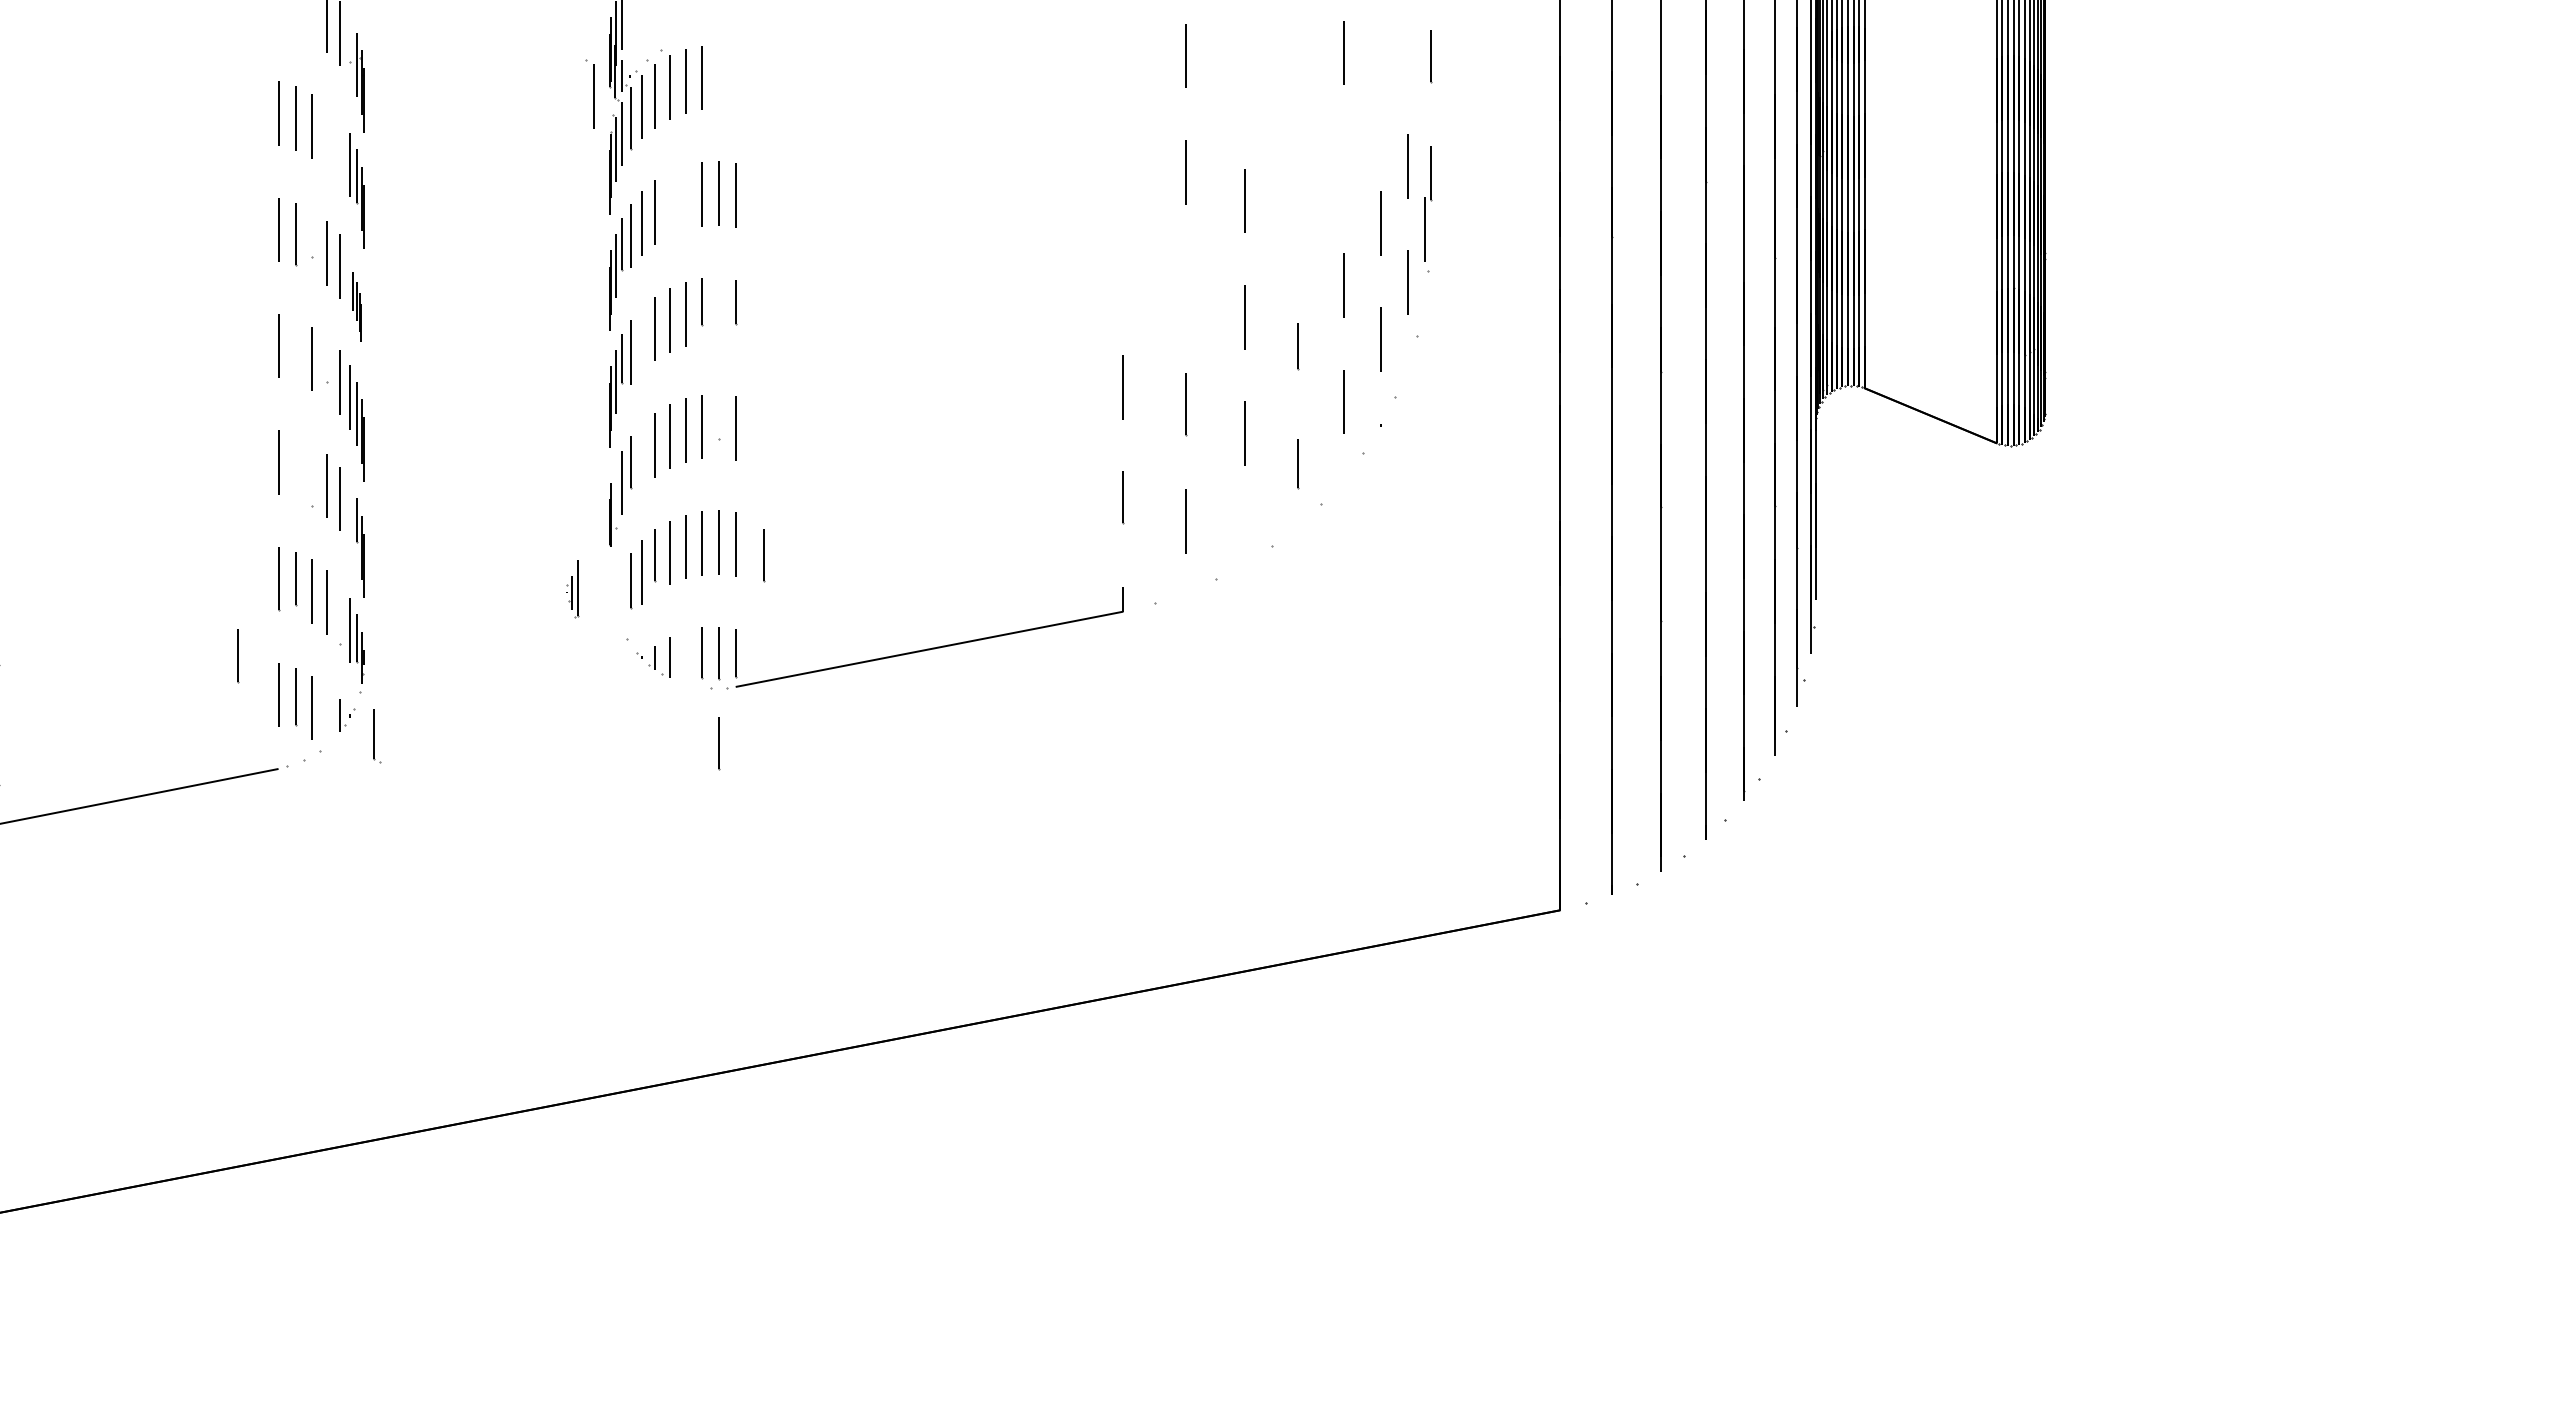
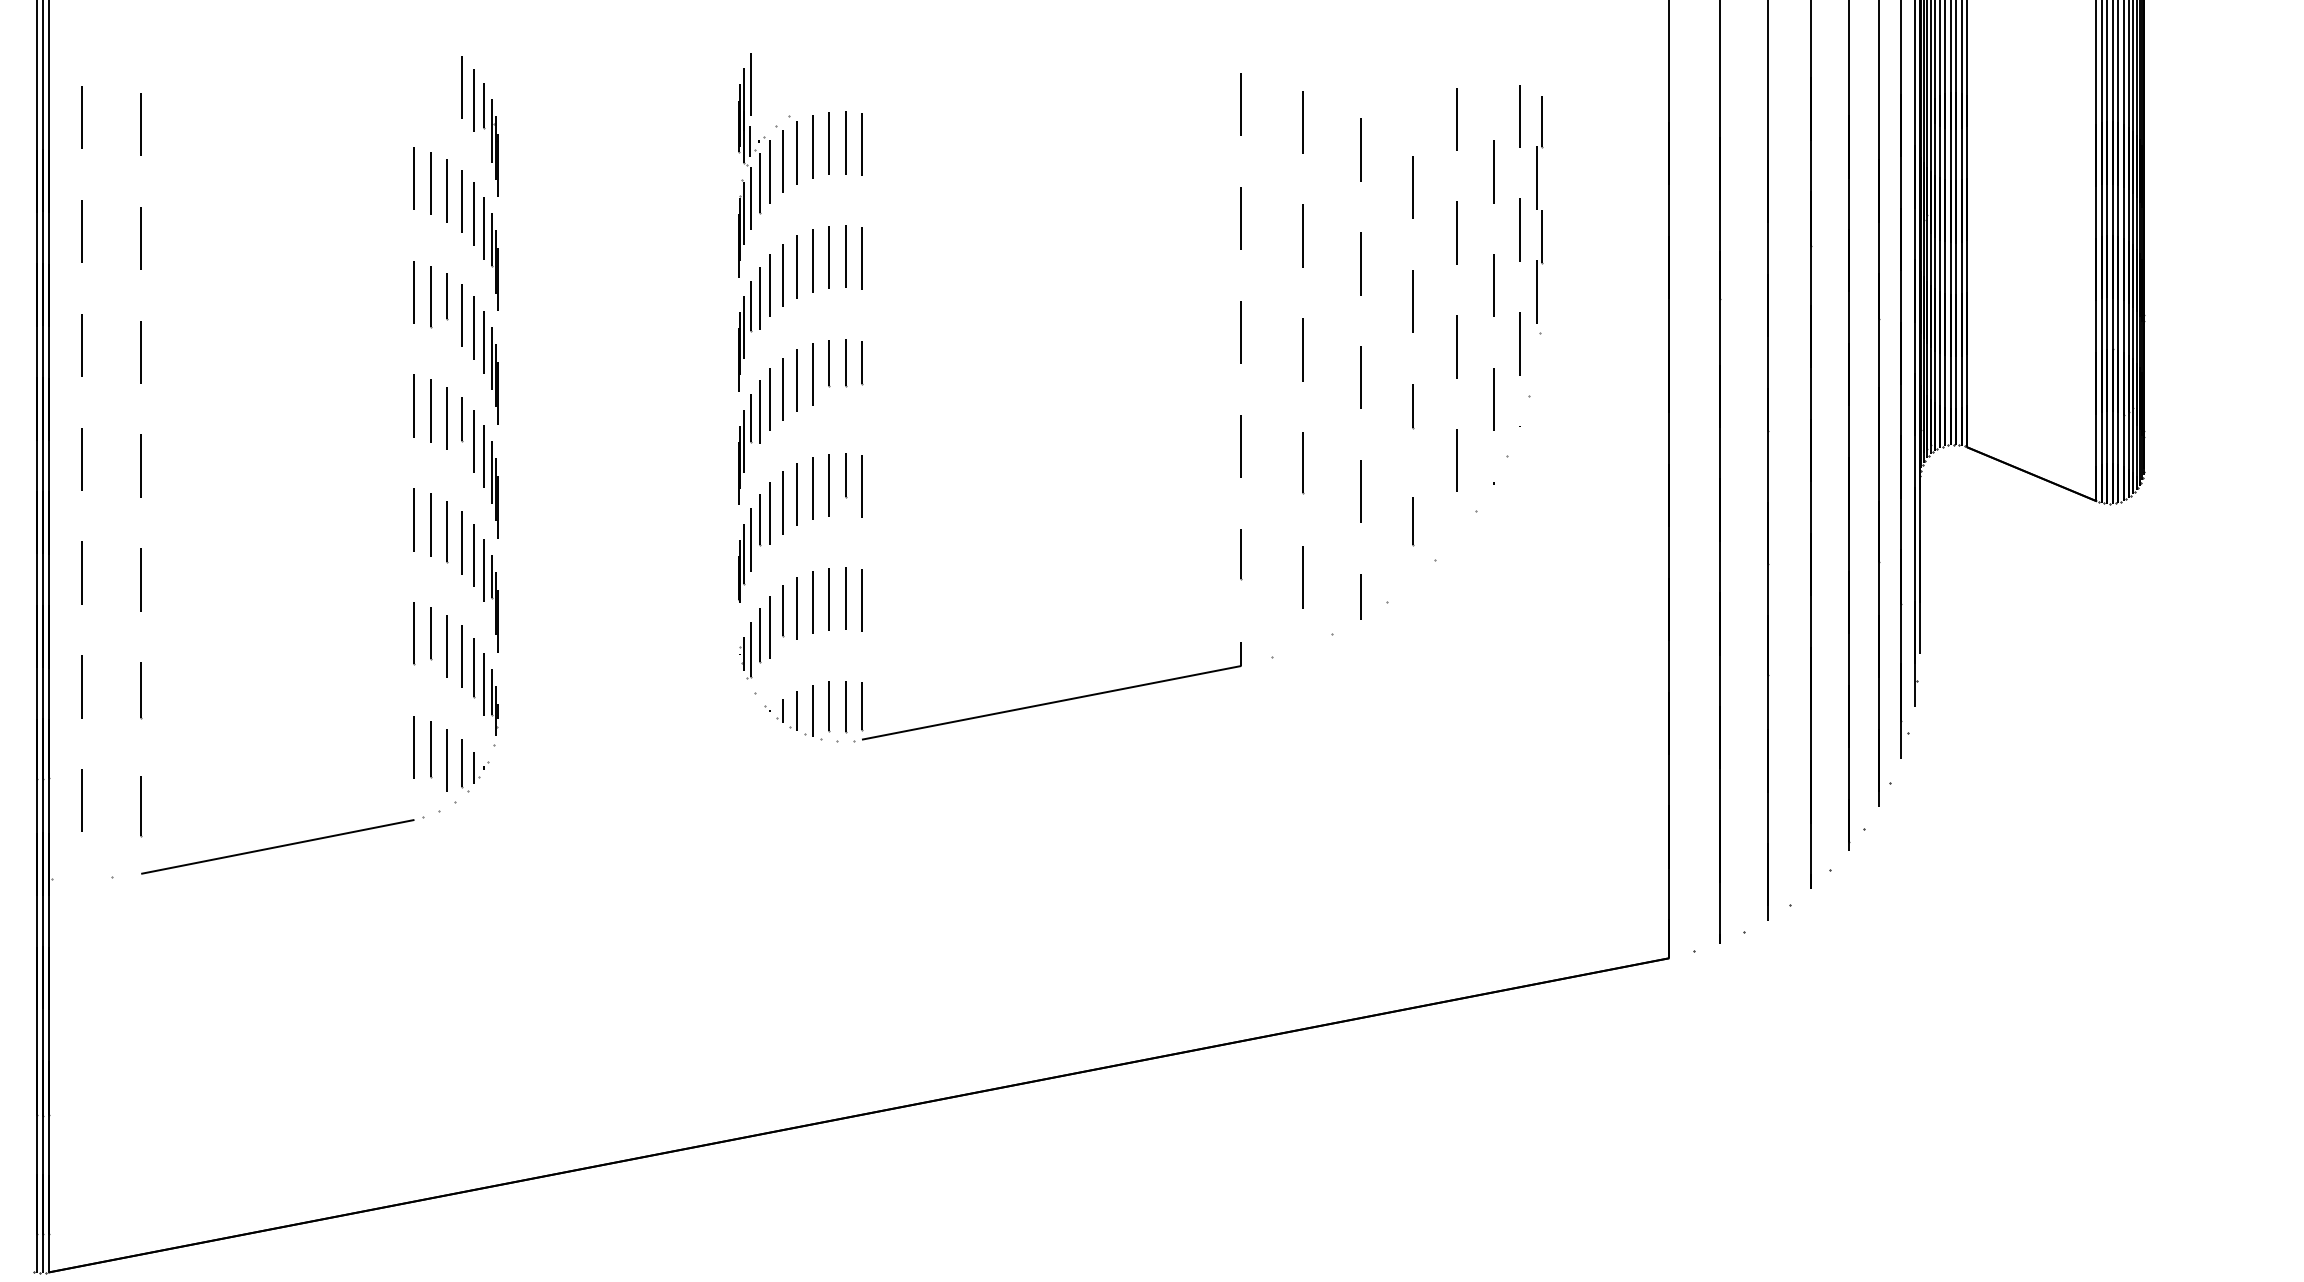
line: (1123, 37) -> (1241, 103), added
line: (349, 39) -> (483, 105), added
line: (1408, 49) -> (1520, 115), added
line: (718, 77) -> (845, 143), added
line: (735, 79) -> (861, 145), added
line: (1244, 84) -> (1360, 149), added
part: (589, 93) -> (718, 158), removed
line: (1381, 106) -> (1494, 171), added
line: (1425, 112) -> (1537, 177), added
line: (1298, 122) -> (1412, 187), added
line: (326, 136) -> (461, 200), added
line: (339, 149) -> (474, 213), added
line: (1123, 154) -> (1241, 218), added
line: (1344, 169) -> (1457, 233), added
line: (685, 197) -> (812, 260), added
line: (669, 203) -> (797, 266), added
line: (312, 233) -> (447, 295), added
line: (1298, 238) -> (1412, 300), added
line: (1122, 270) -> (1240, 332), added
line: (1186, 288) -> (1303, 349), added
line: (719, 302) -> (846, 363), added
part: (356, 307) -> (490, 368), size x1.67
line: (642, 339) -> (770, 399), added
line: (295, 350) -> (431, 410), added
line: (326, 359) -> (461, 419), added
line: (718, 416) -> (845, 474), added
line: (642, 455) -> (770, 513), added
line: (295, 467) -> (431, 524), added
line: (312, 474) -> (447, 531), added
line: (615, 497) -> (744, 554), added
line: (349, 513) -> (483, 569), added
line: (1244, 541) -> (1360, 597), added
line: (764, 555) -> (890, 610), removed
part: (572, 589) -> (745, 651), moved
line: (339, 613) -> (474, 667), added
line: (238, 656) -> (375, 709), removed
part: (686, 659) -> (813, 712), added
part: (377, 736) -> (465, 765), moved
line: (719, 743) -> (846, 795), removed

